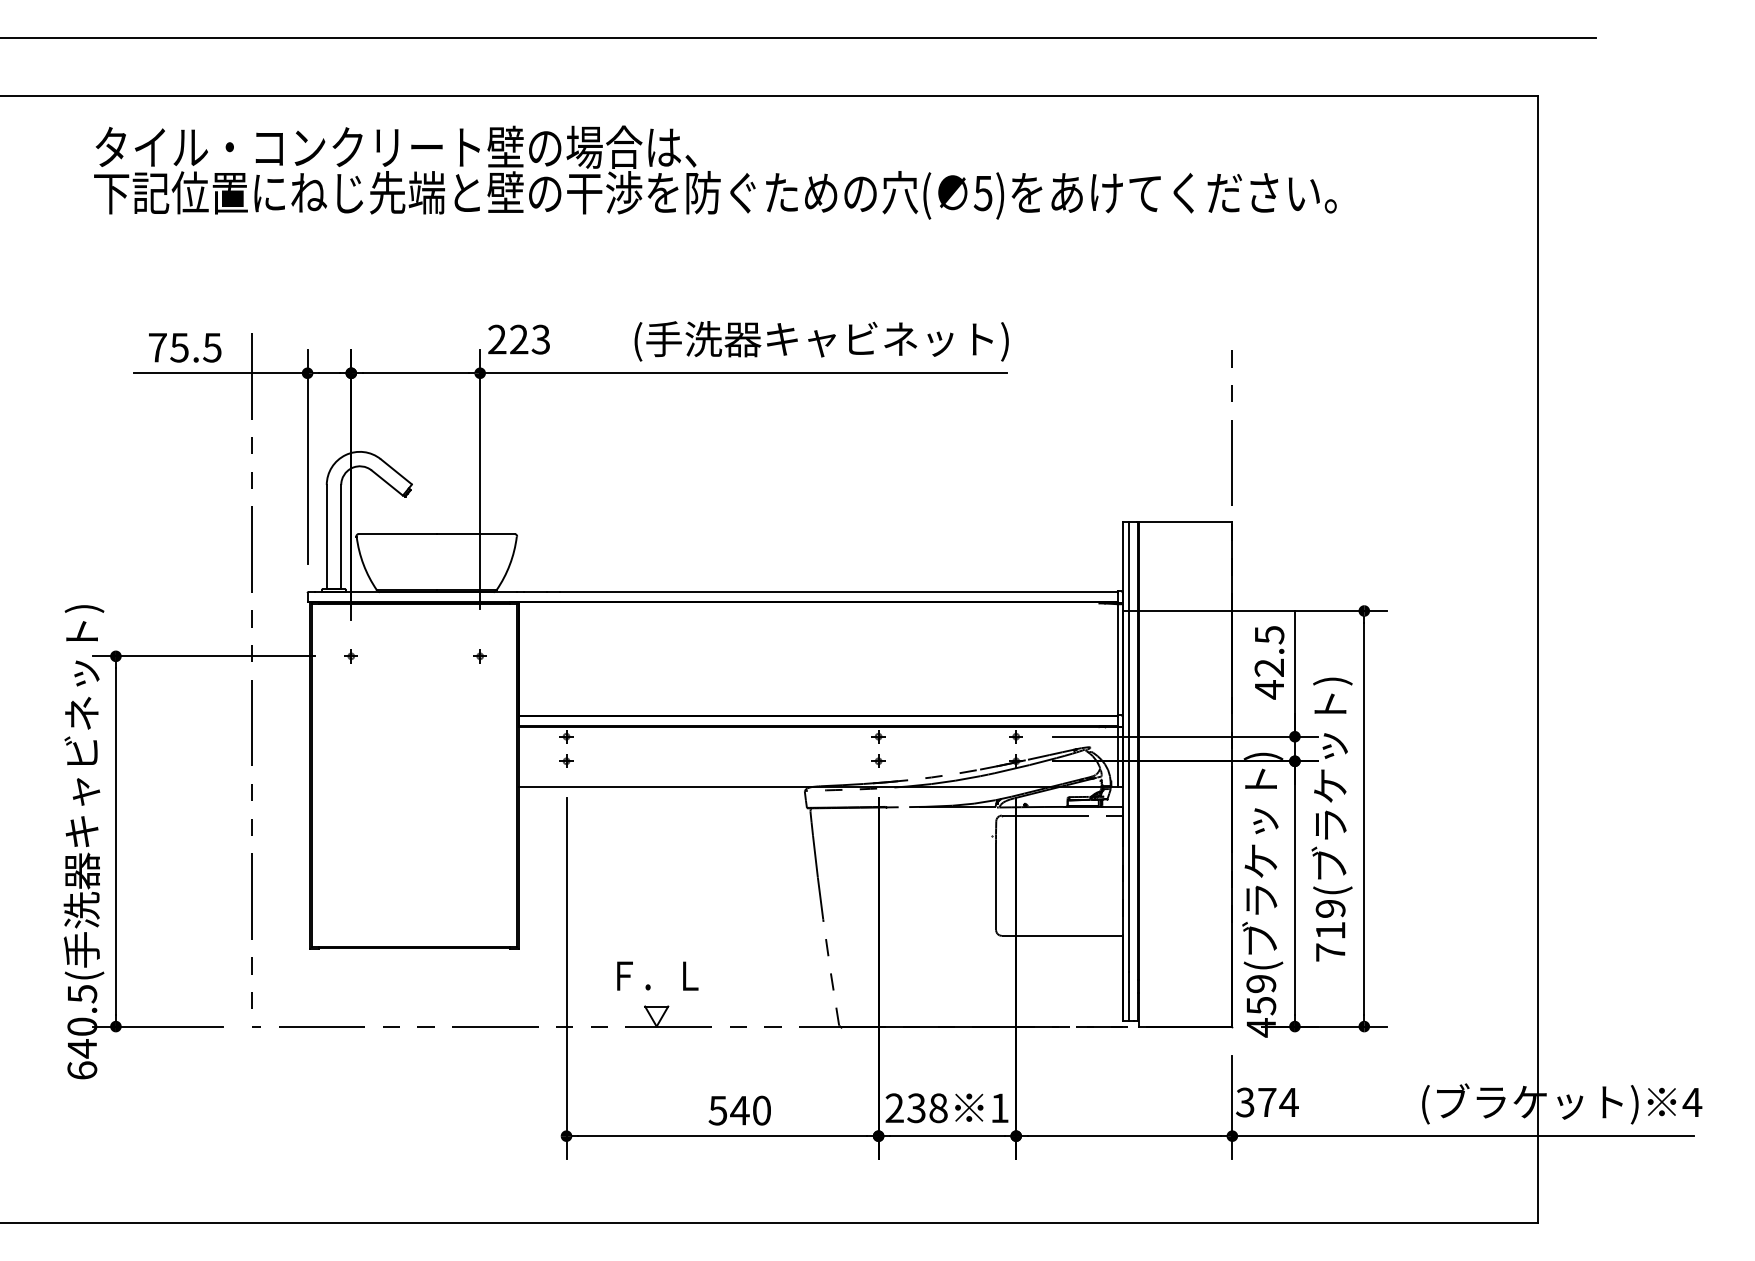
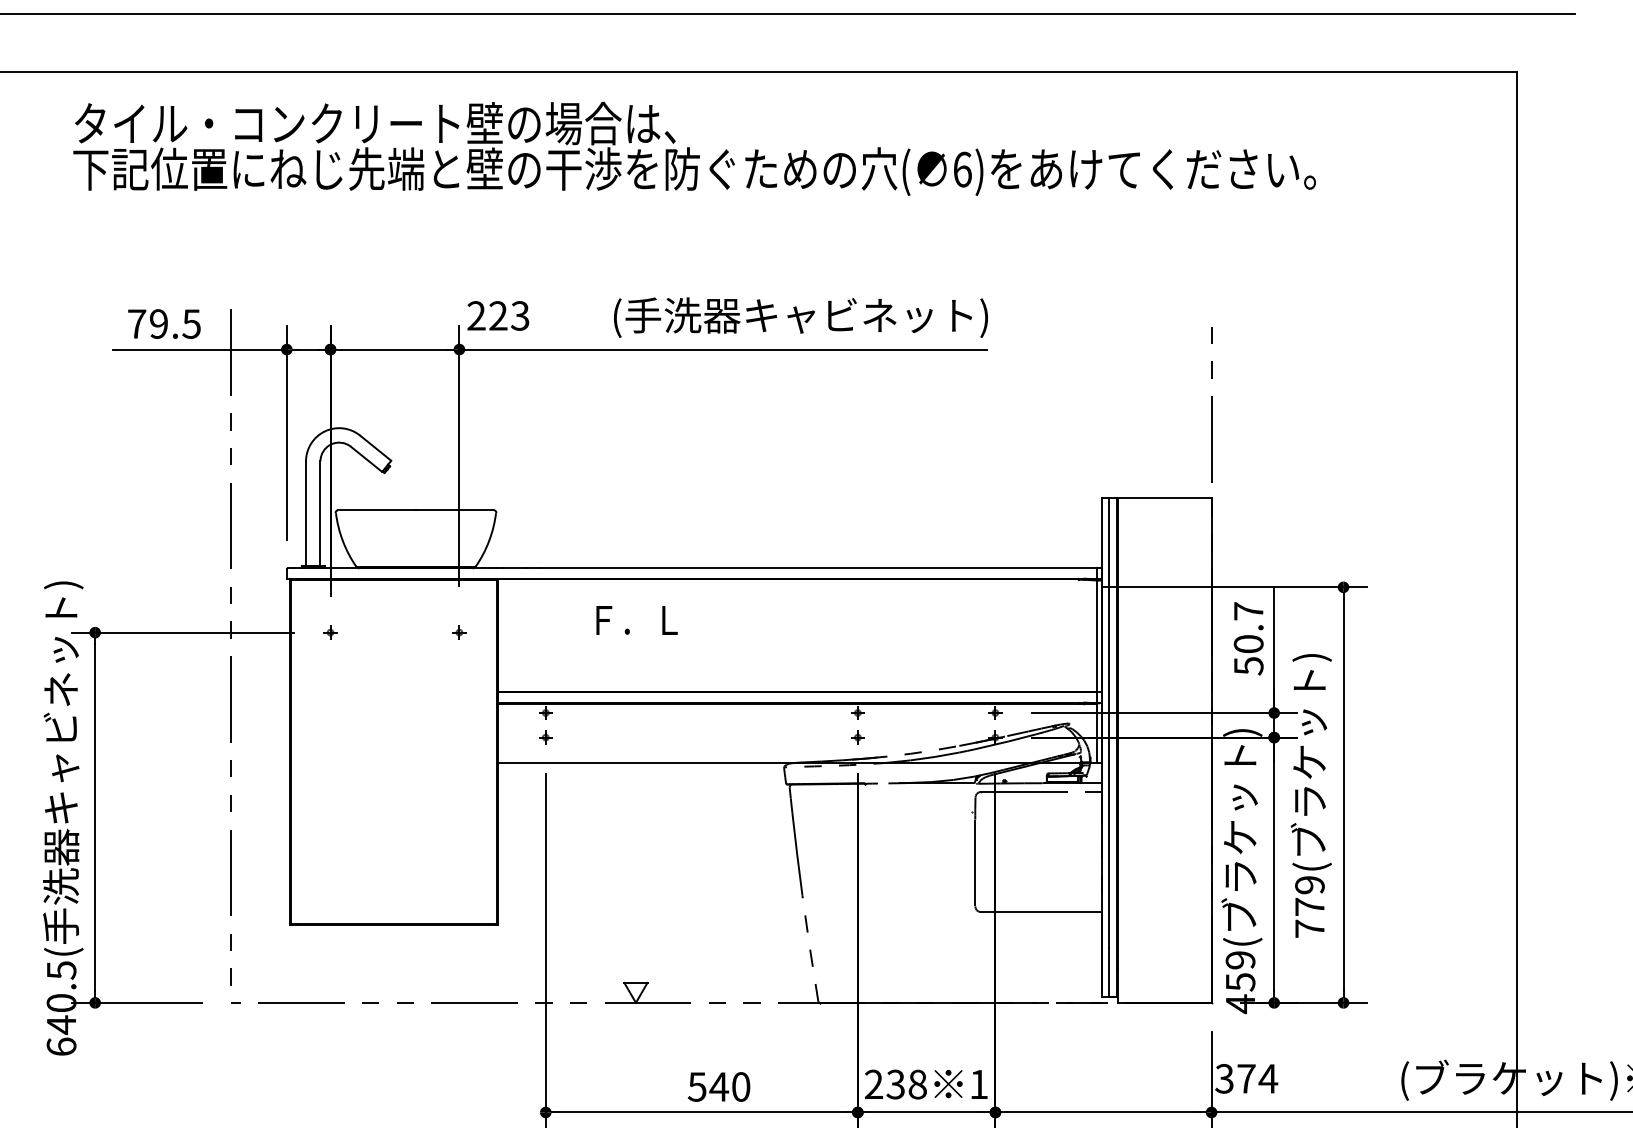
text: (982, 193) -> (961, 169), 5) -> 6)
text: (179, 347) -> (158, 323), 75.5 -> 79.5
text: (1269, 662) -> (1248, 638), 42.5 -> 50.7
text: (1330, 930) -> (1309, 906), 719( -> 779(
text: (657, 975) -> (636, 619), moved

